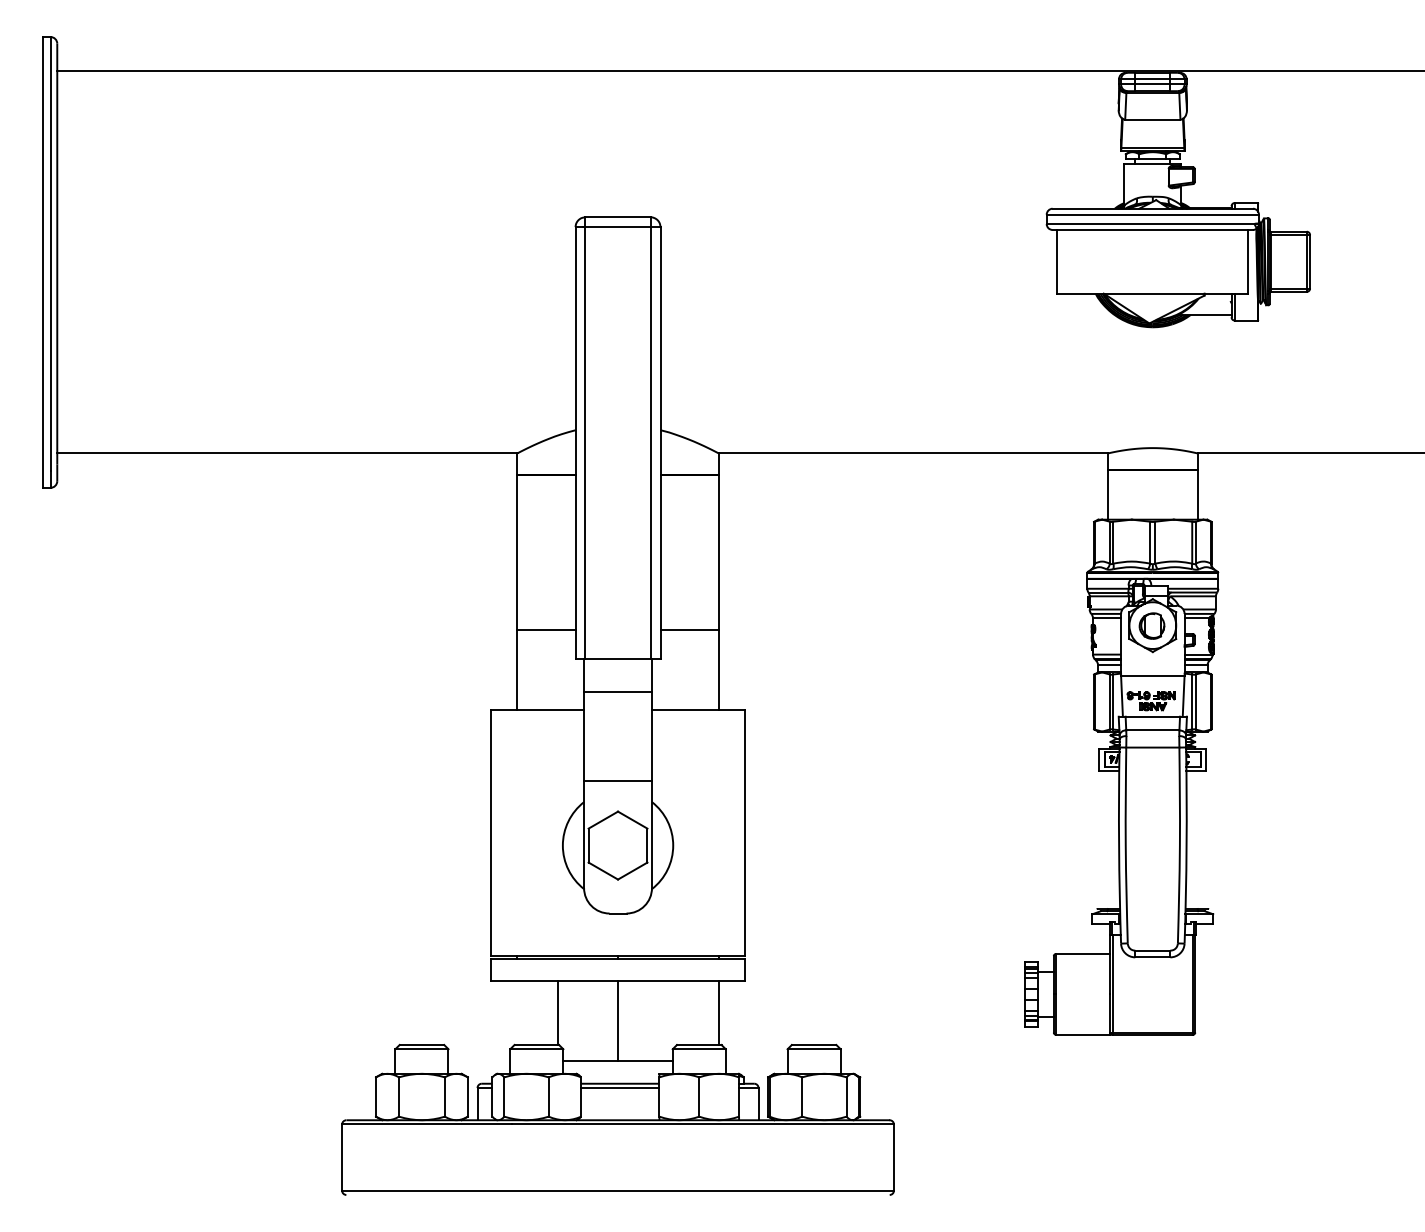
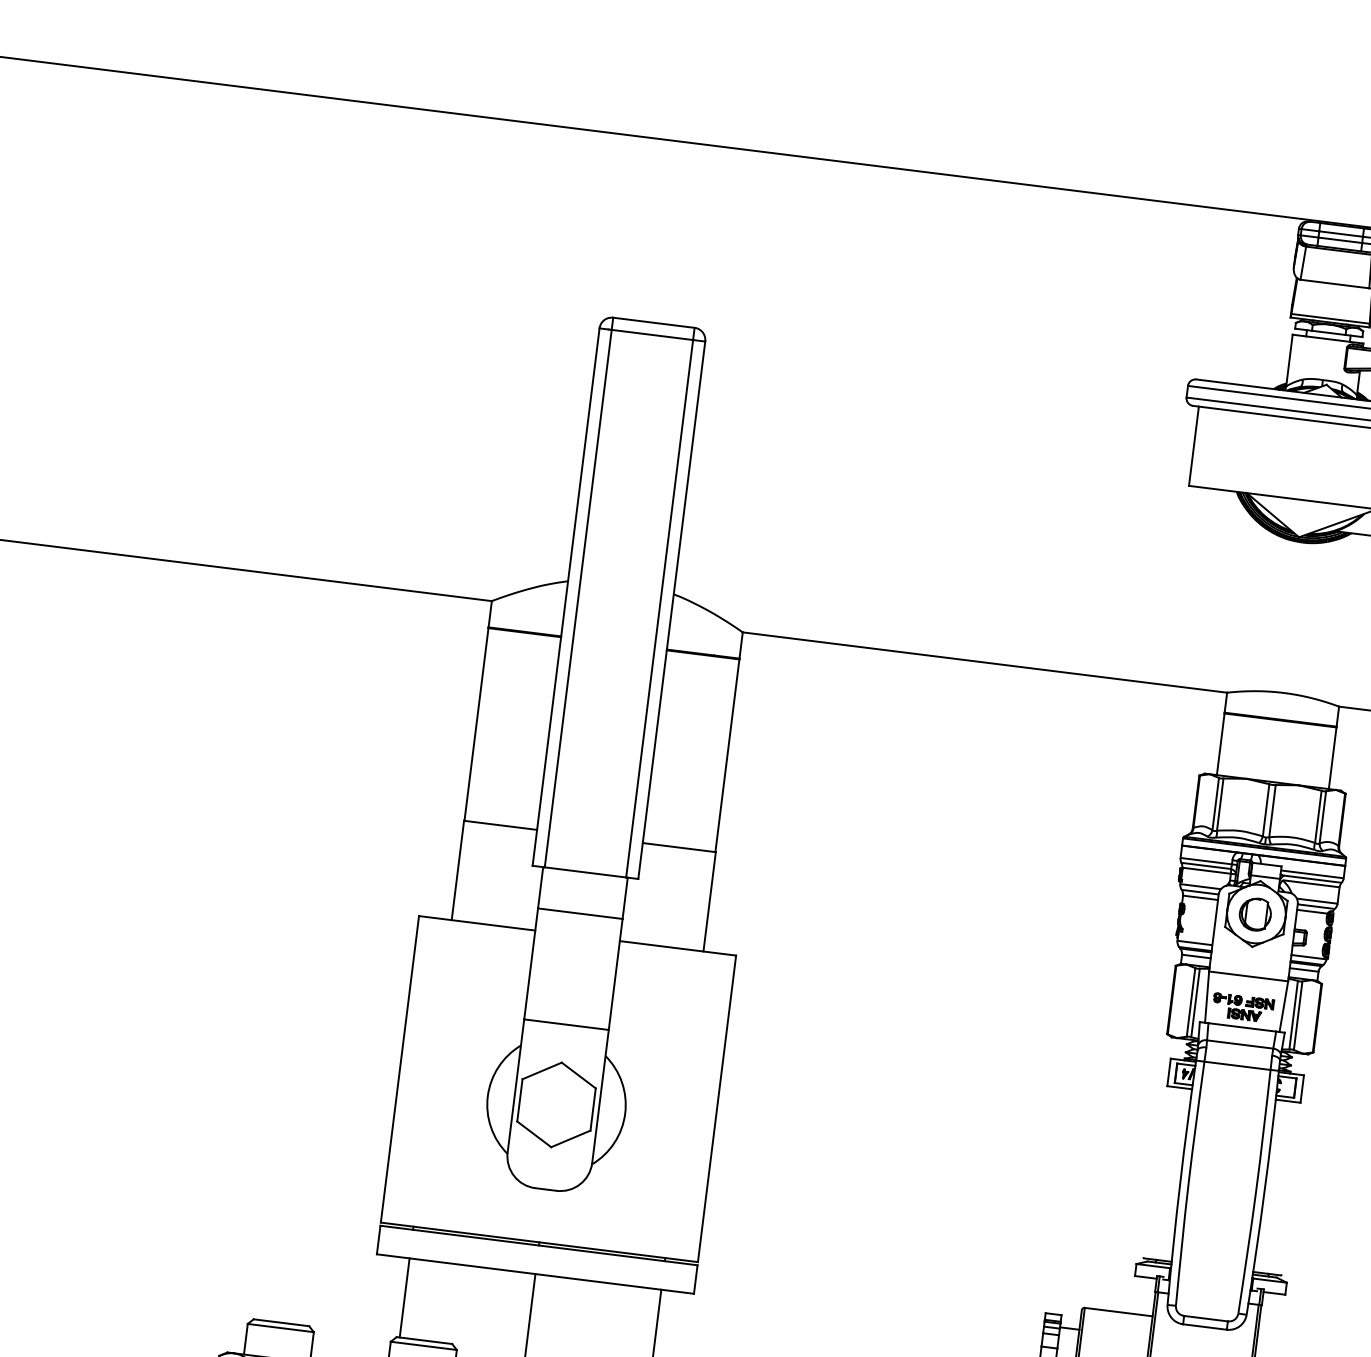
line: (557, 1012) -> (404, 1296), moved

